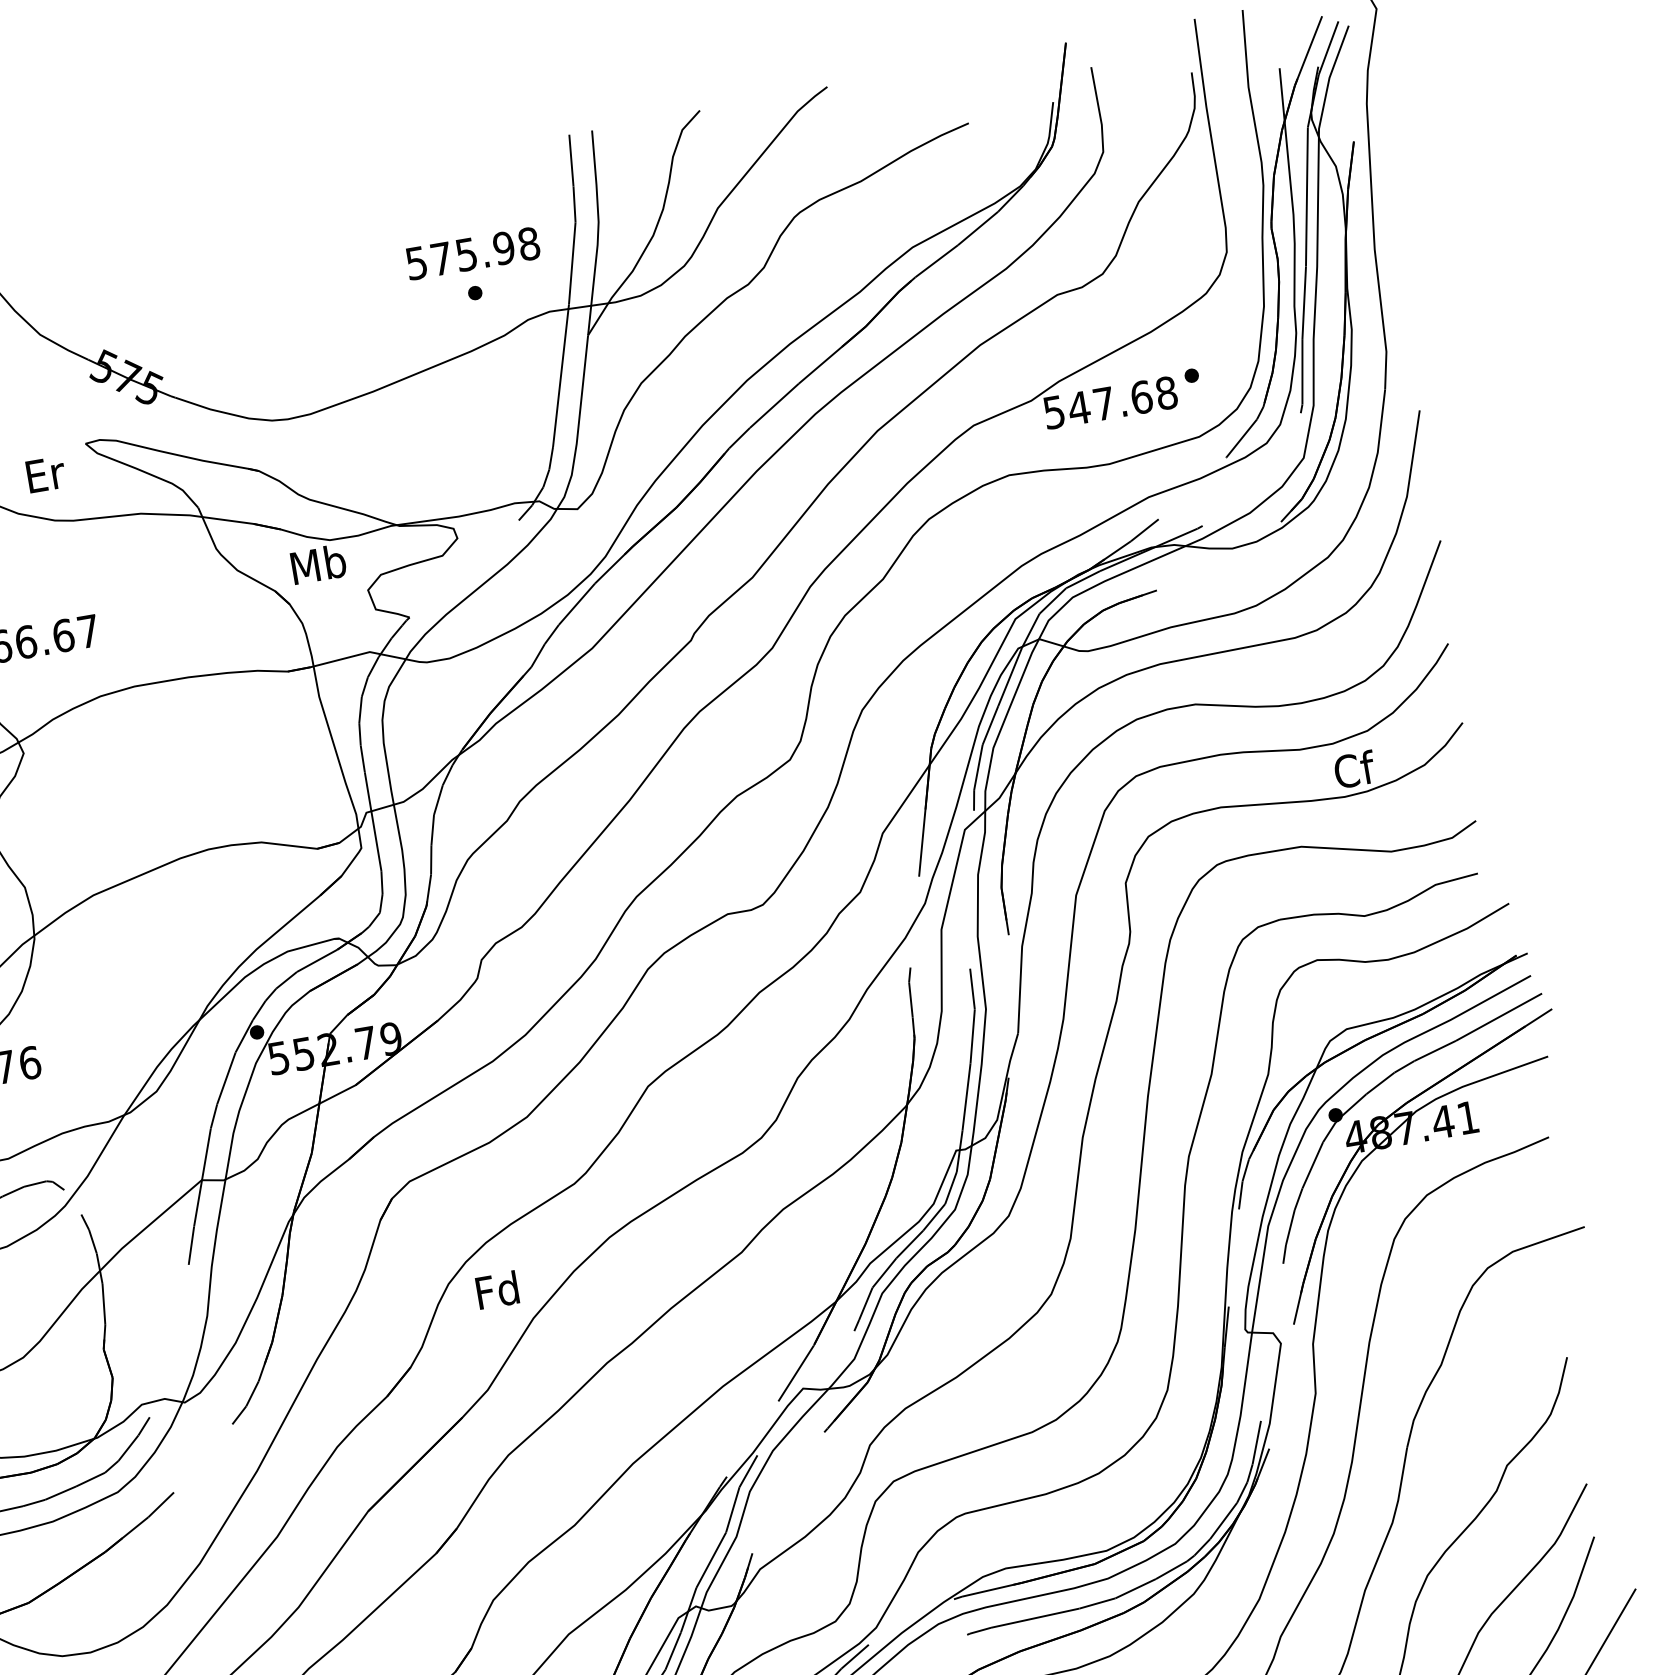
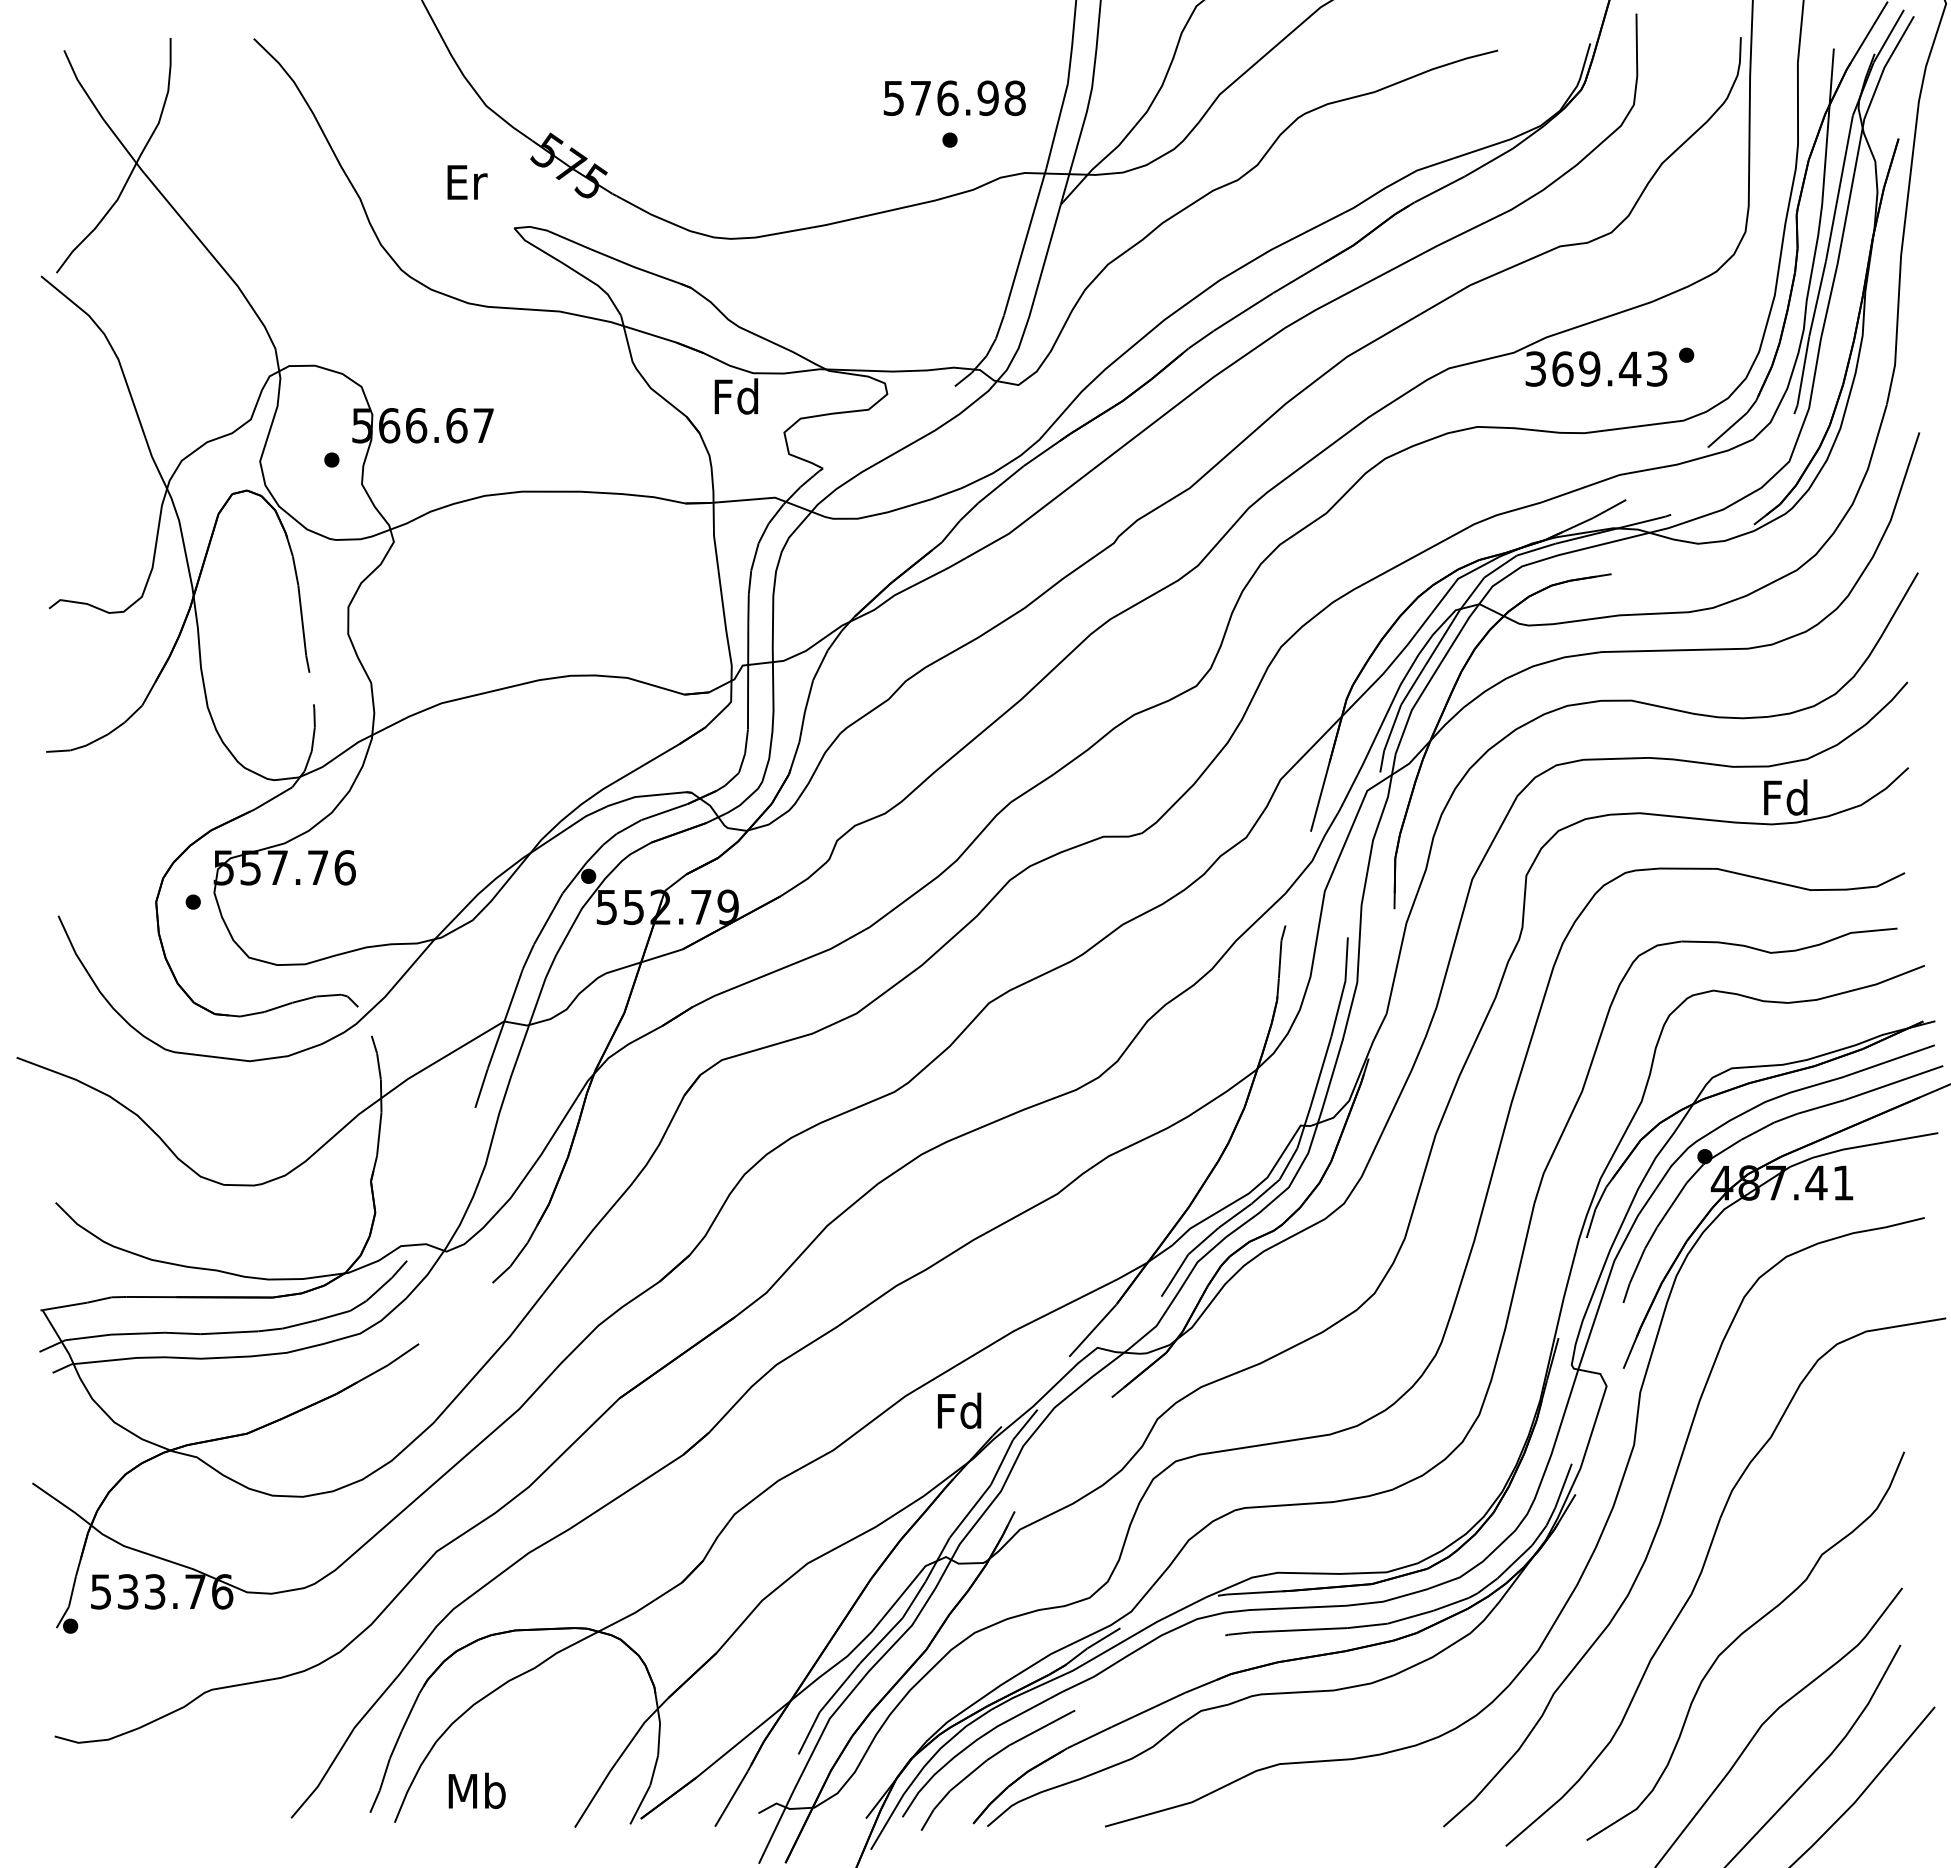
text: (466, 254) -> (947, 98), 575.98 -> 576.98
text: (1110, 402) -> (1596, 368), 547.68 -> 369.43
text: (46, 474) -> (467, 182), moved
text: (318, 564) -> (736, 396), Mb -> Fd
text: (1354, 769) -> (1786, 797), Cf -> Fd
text: (497, 1289) -> (959, 1410), moved

